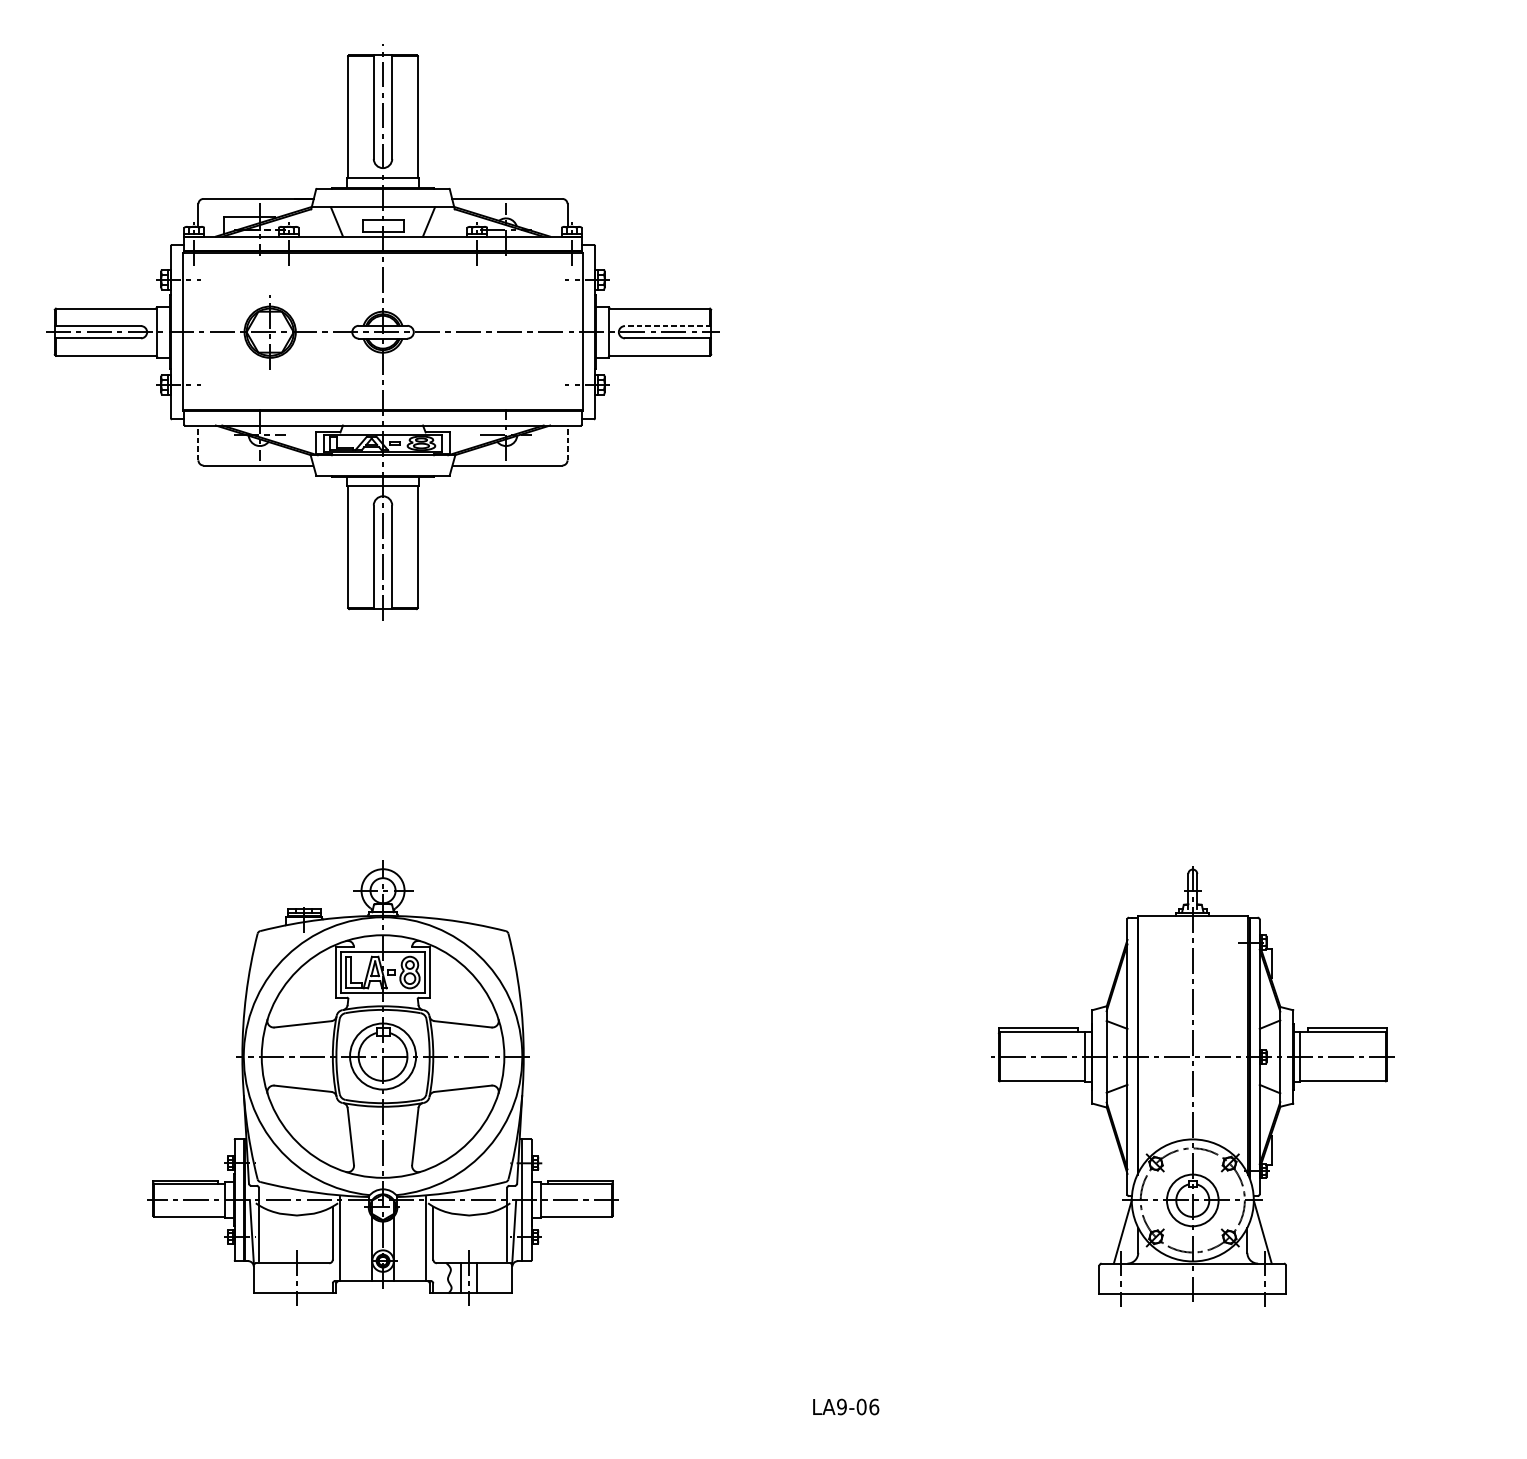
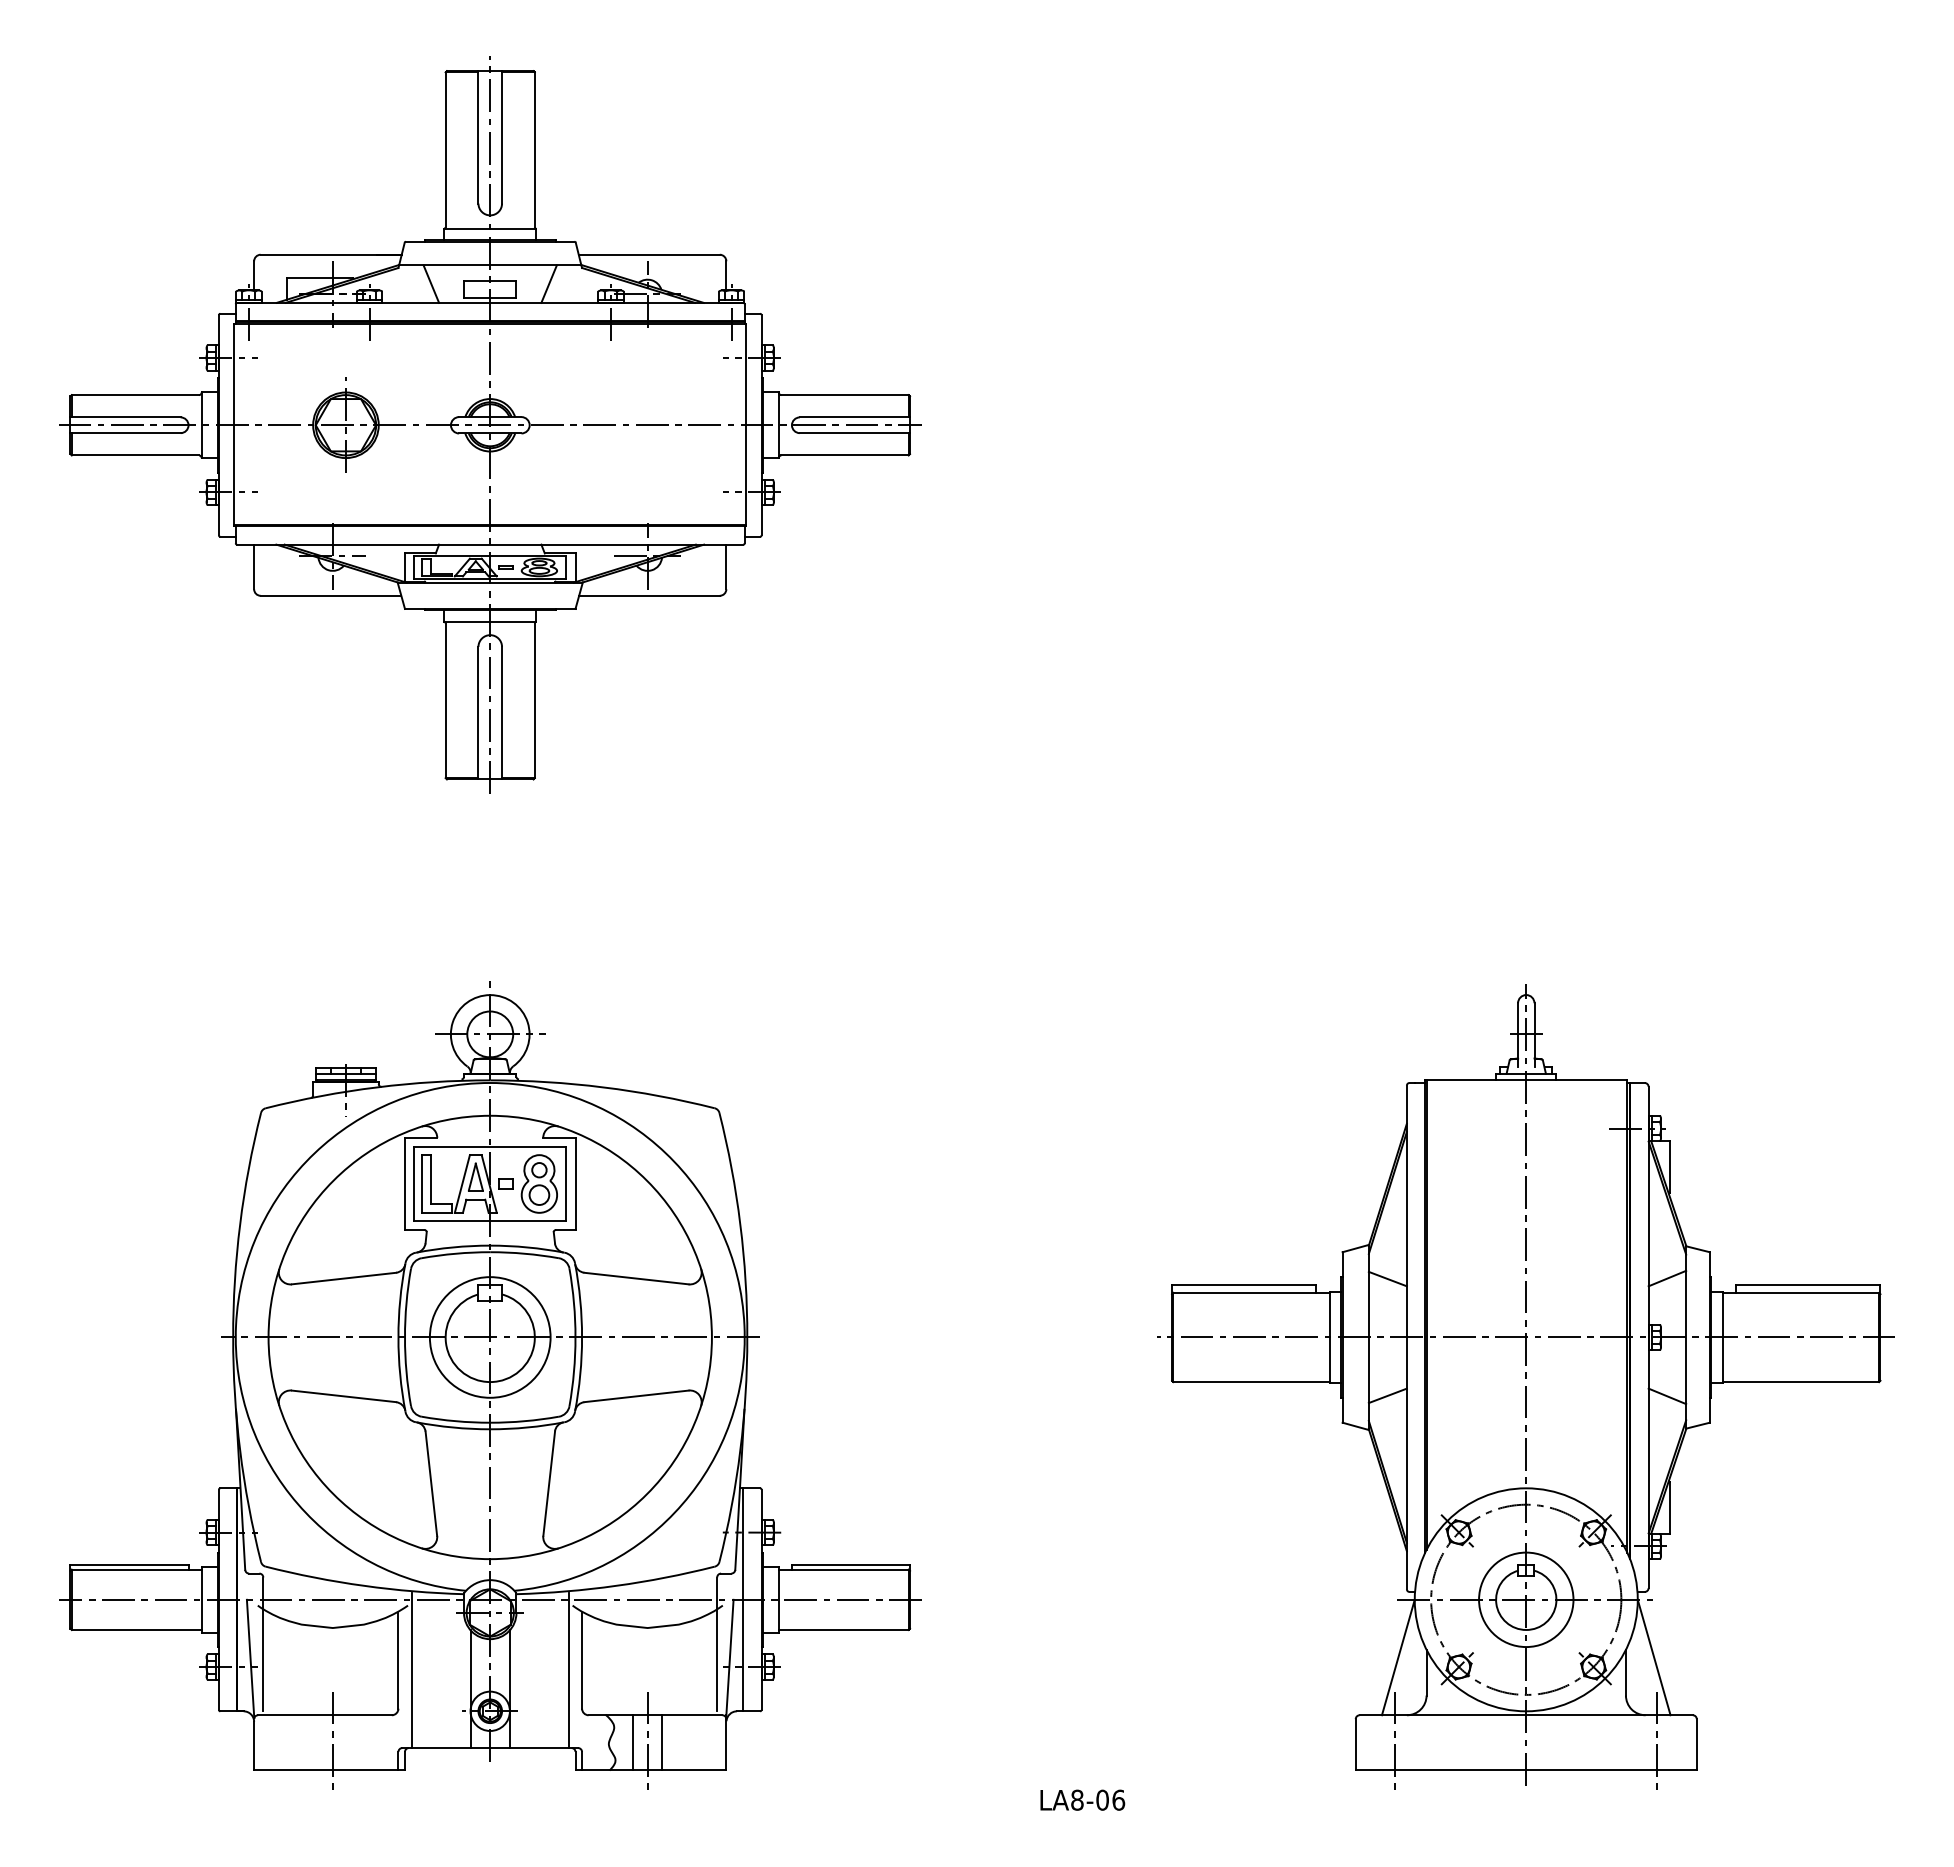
line: (667, 326) -> (854, 417), dashed -> solid
line: (198, 442) -> (254, 566), dashed -> solid
line: (567, 442) -> (726, 566), dashed -> solid
part: (383, 1082) -> (490, 1385), size x1.43
part: (1192, 1083) -> (1525, 1386), size x1.43
text: (842, 1406) -> (1077, 1799), LA9-06 -> LA8-06

